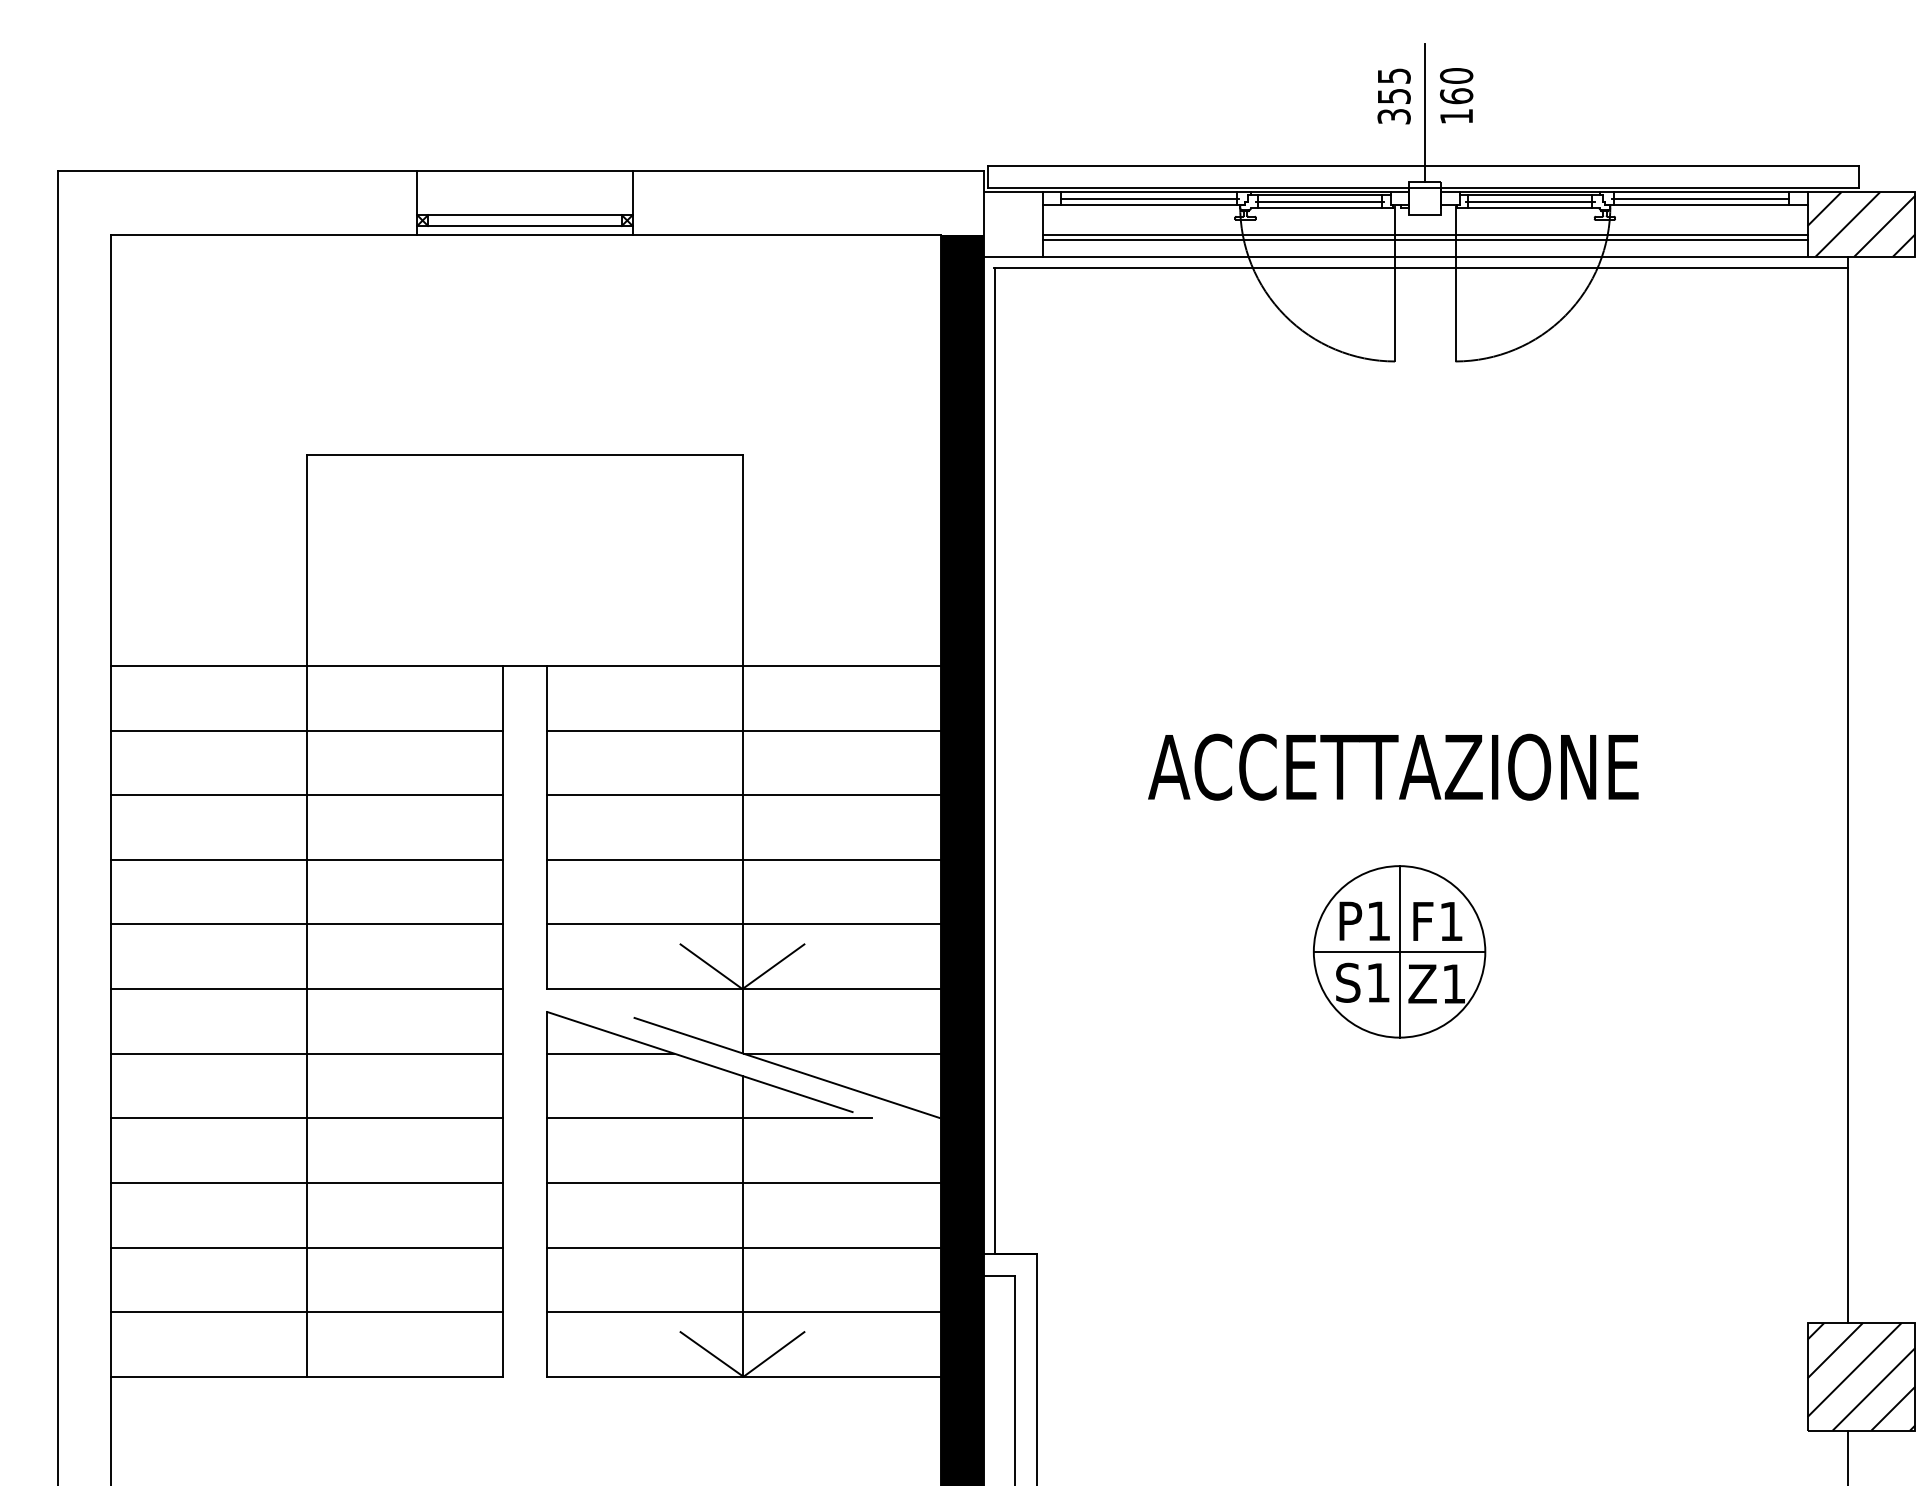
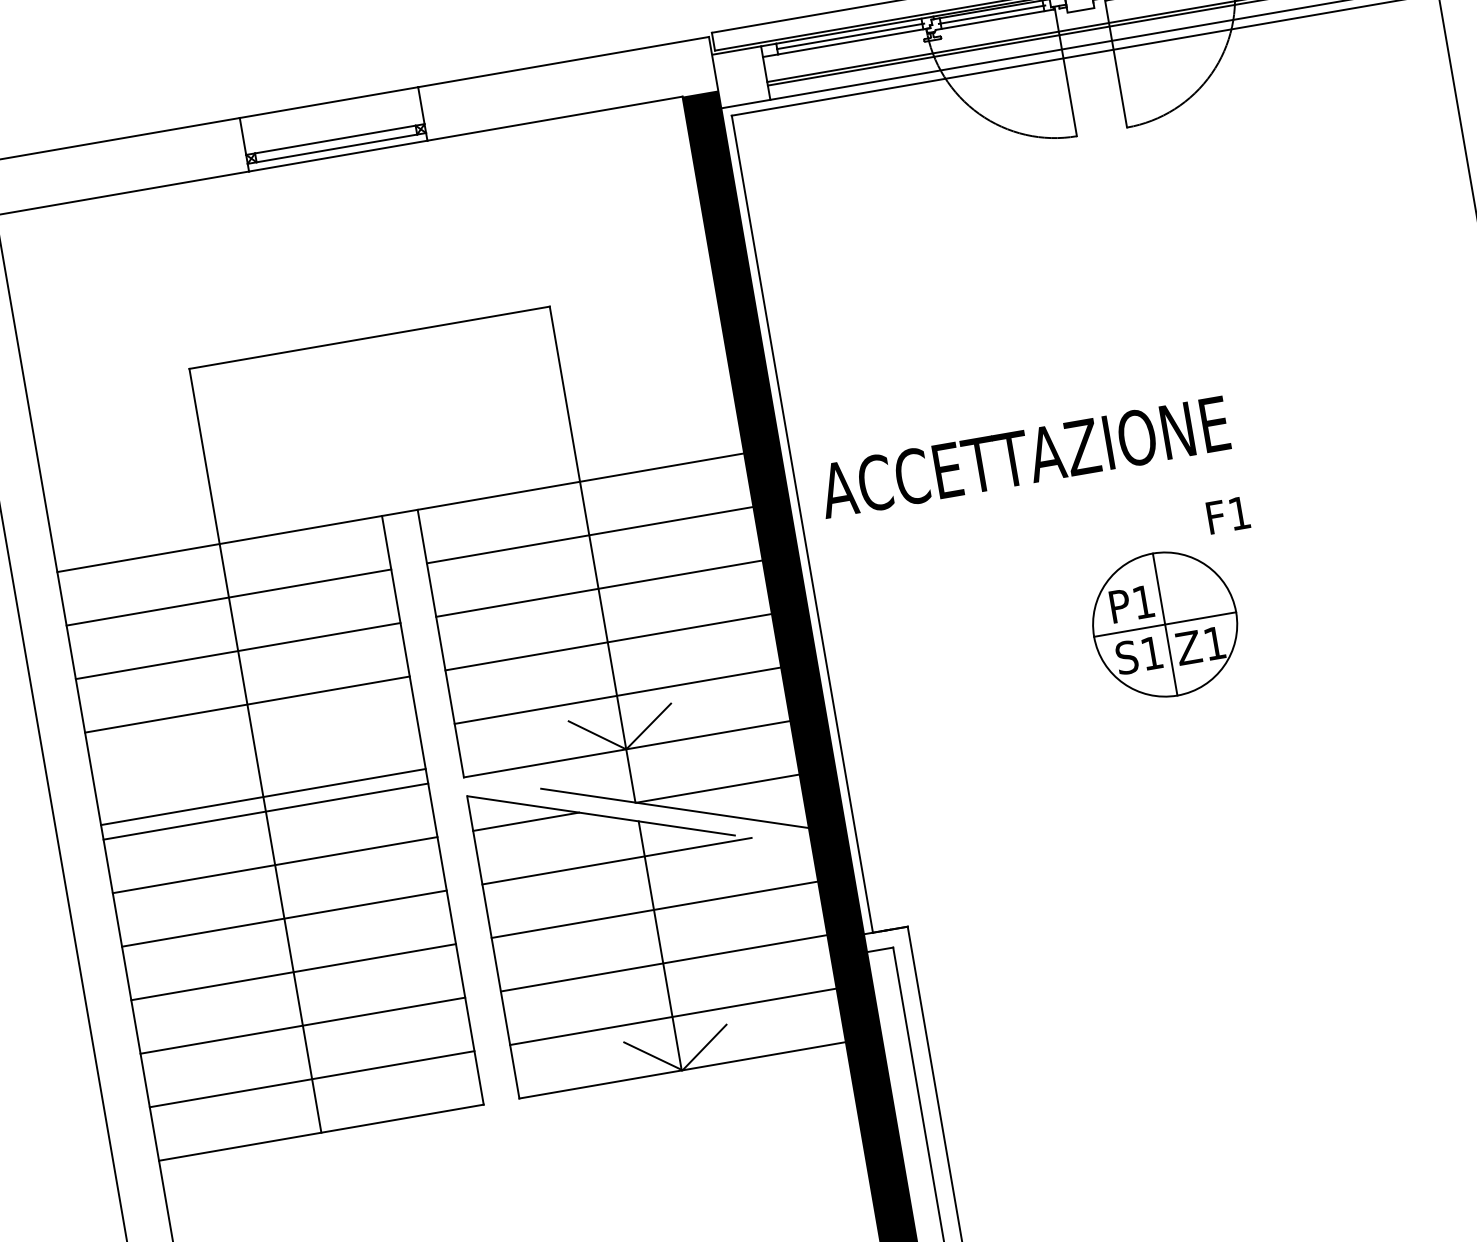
text: (1393, 766) -> (1024, 456), moved
text: (1437, 921) -> (1228, 515), moved
line: (307, 924) -> (263, 797), moved

